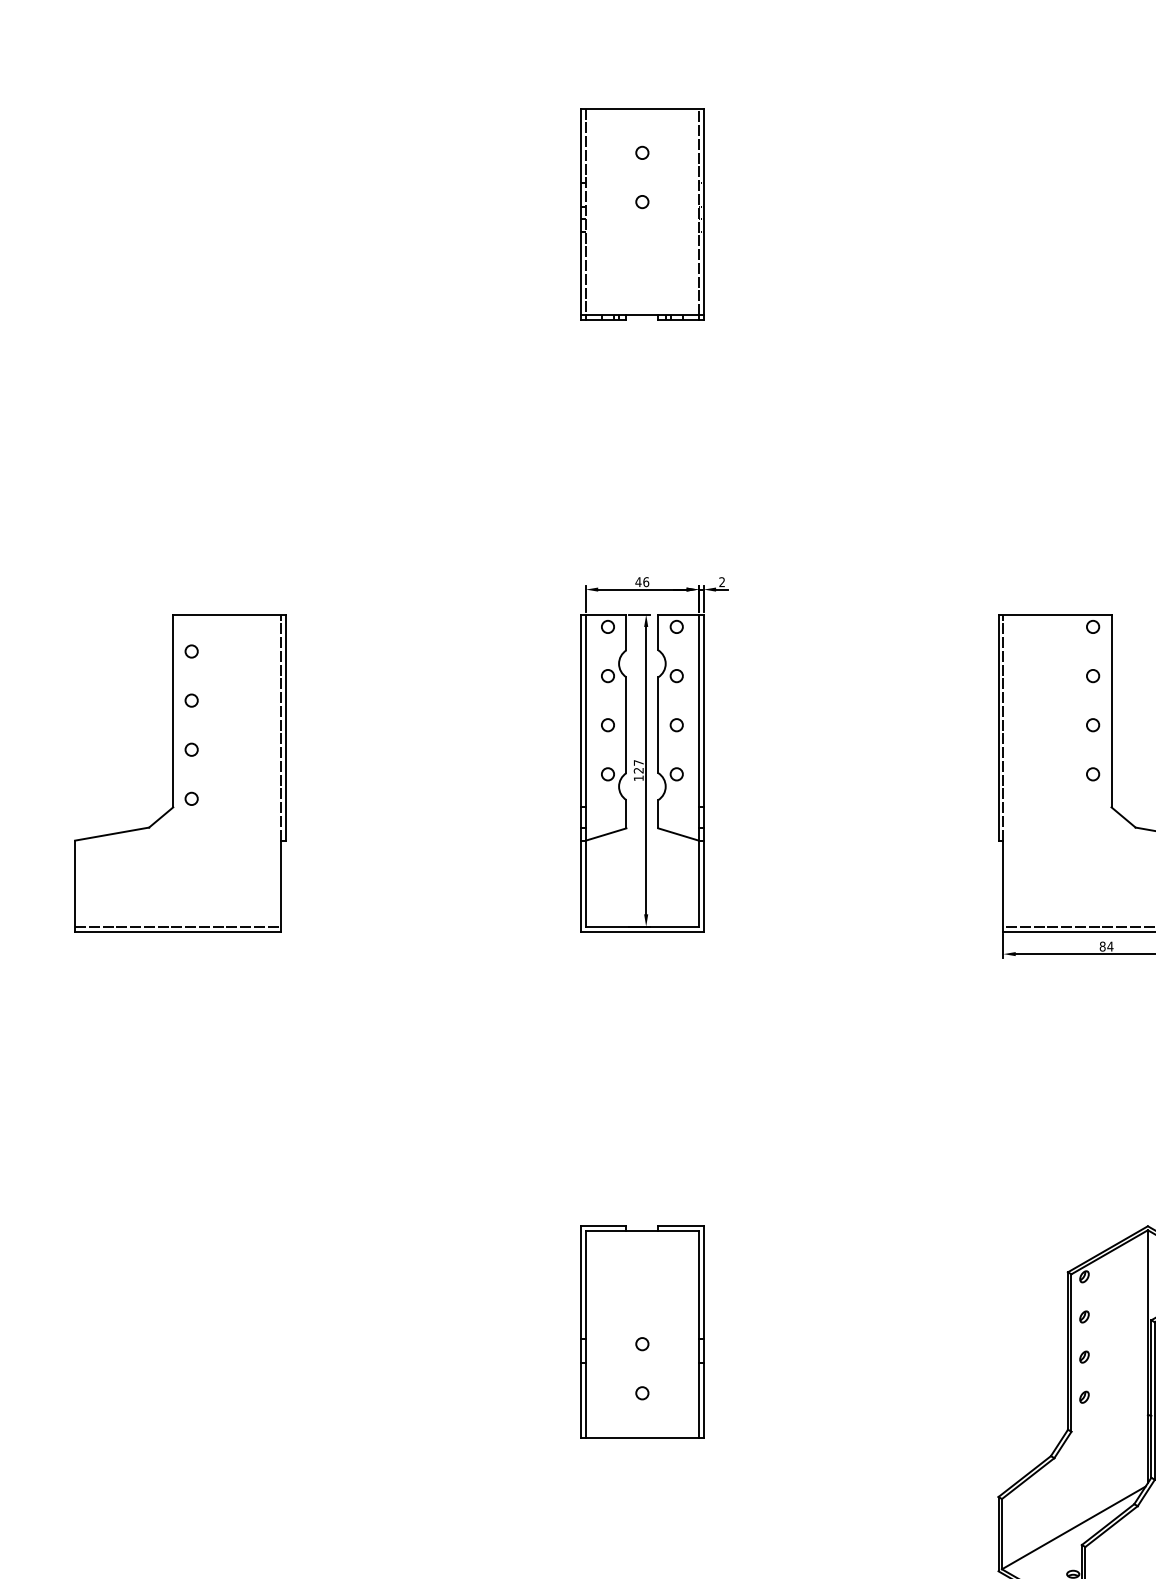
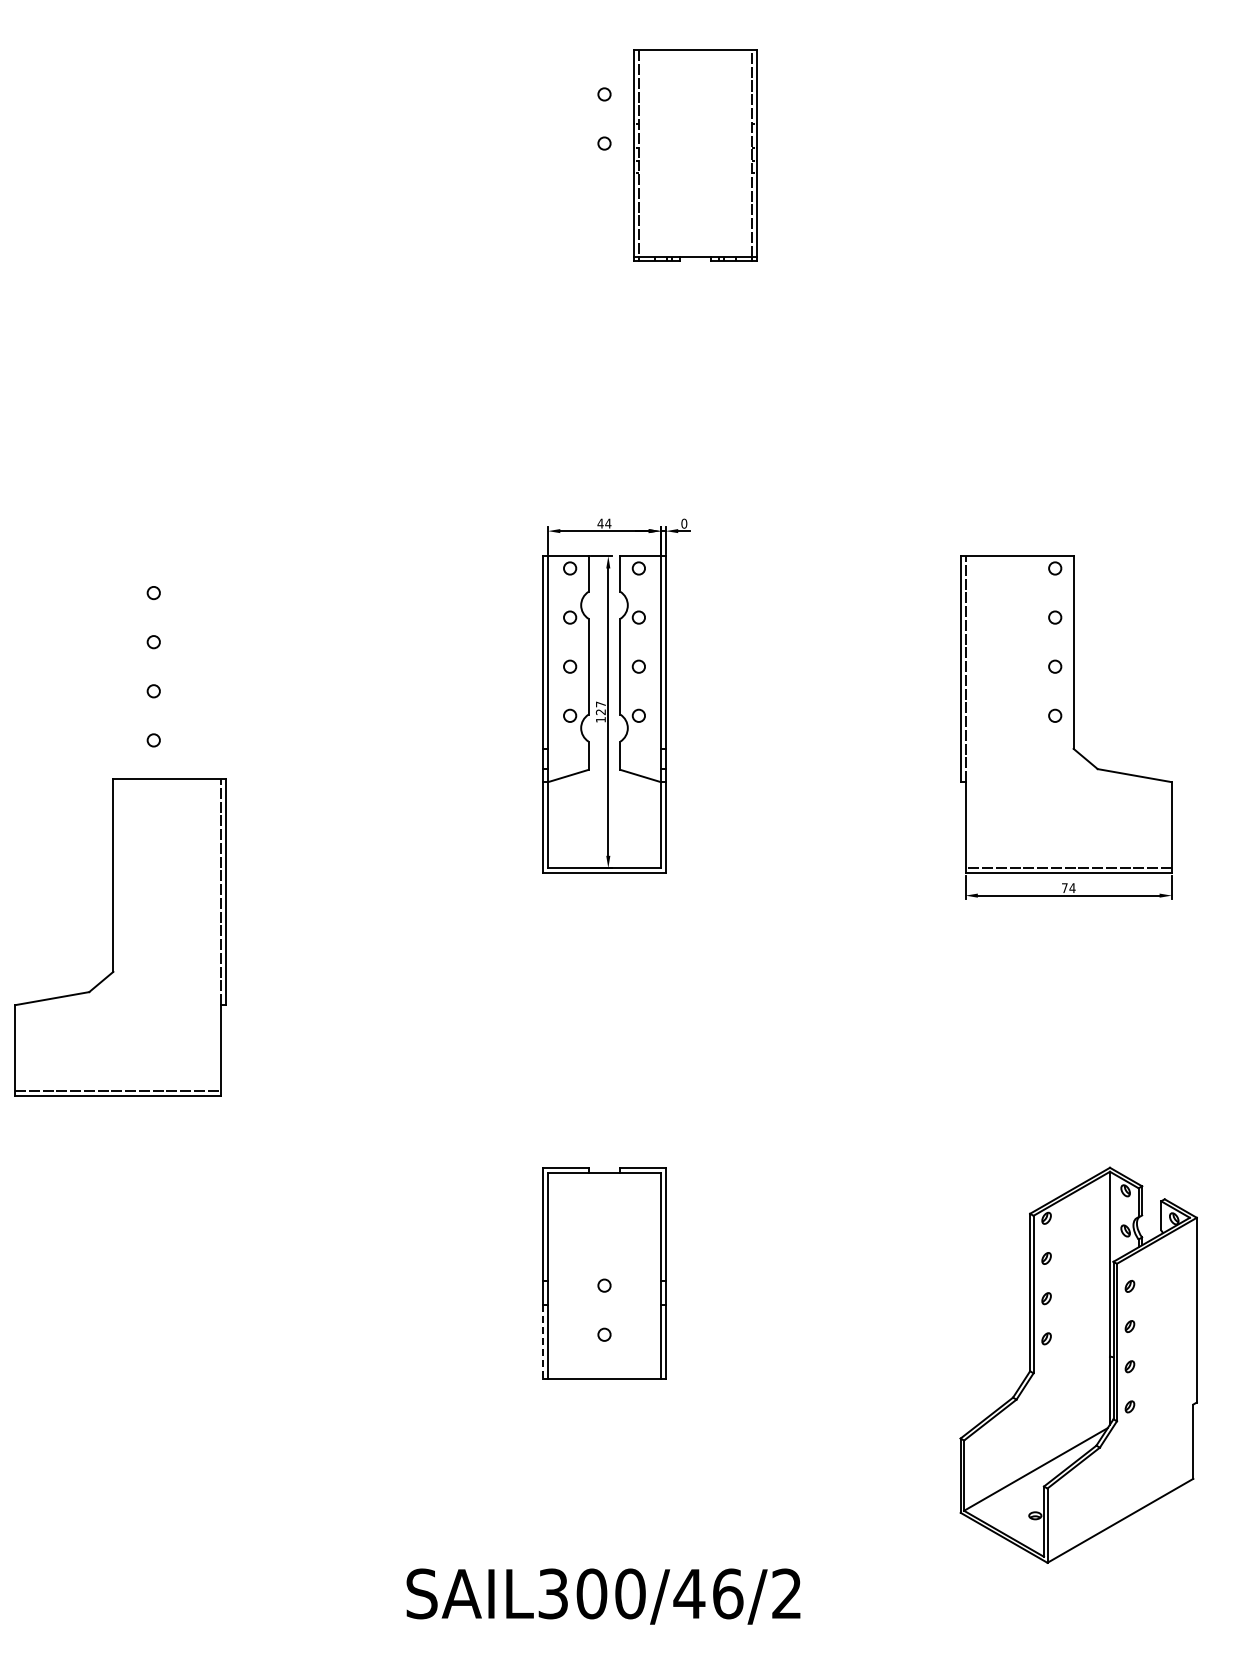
part: (642, 213) -> (695, 155), moved
text: (646, 581) -> (608, 523), 46 -> 44
text: (722, 581) -> (684, 523), 2 -> 0
part: (180, 772) -> (120, 937), moved
text: (1102, 946) -> (1064, 888), 84 -> 74
line: (581, 1400) -> (543, 1342), solid -> dashed

